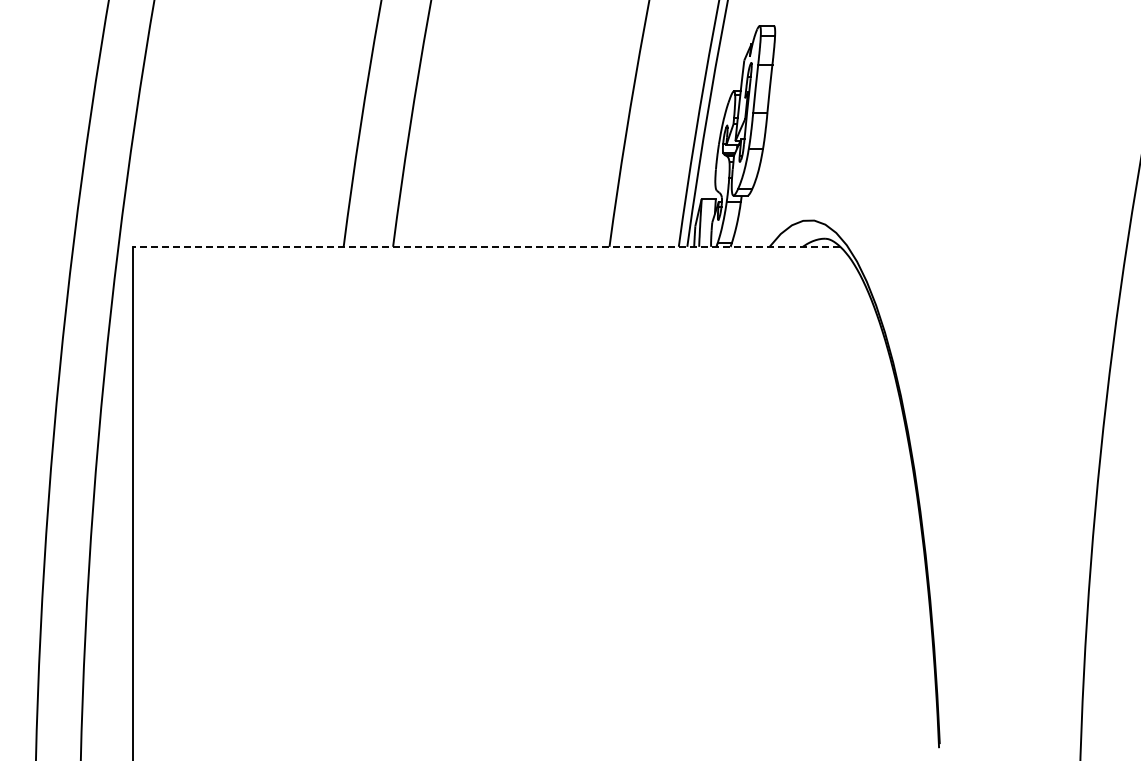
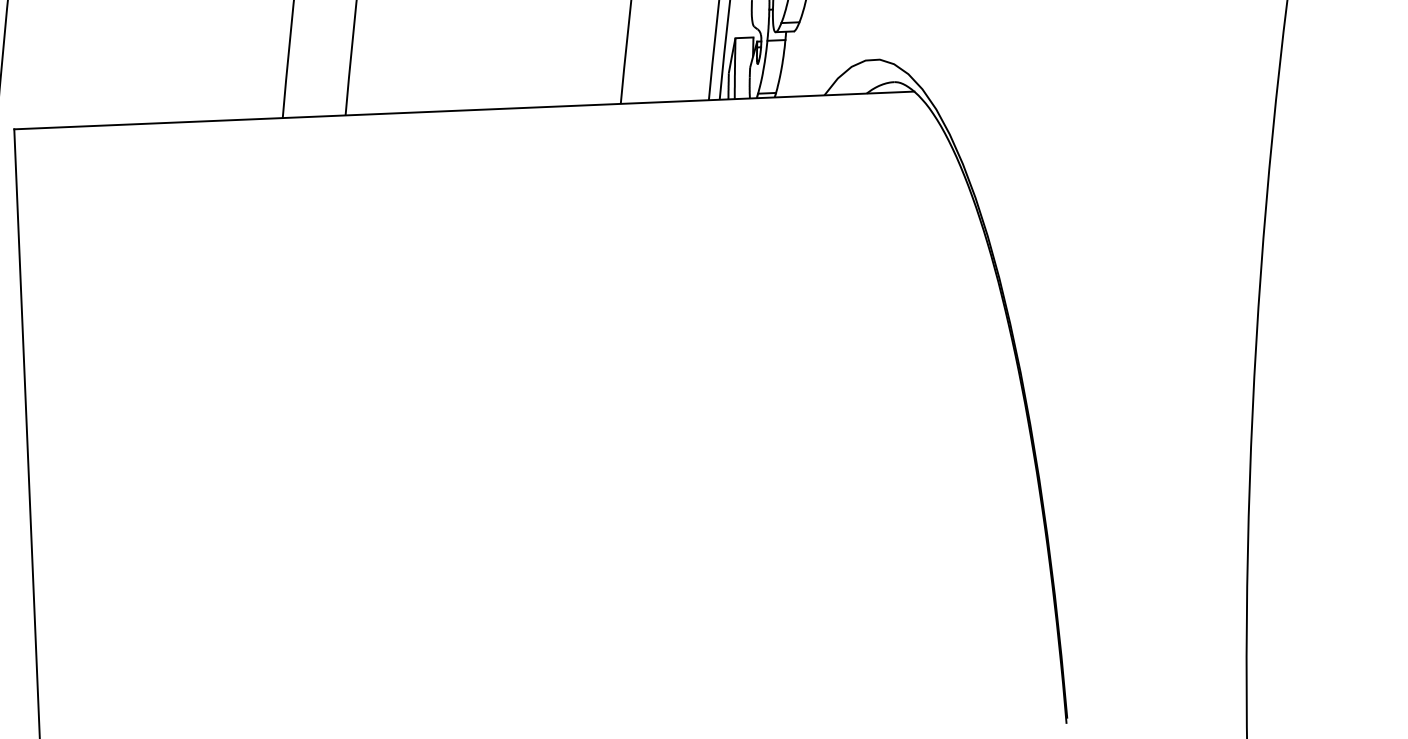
line: (486, 246) -> (464, 110), dashed -> solid

